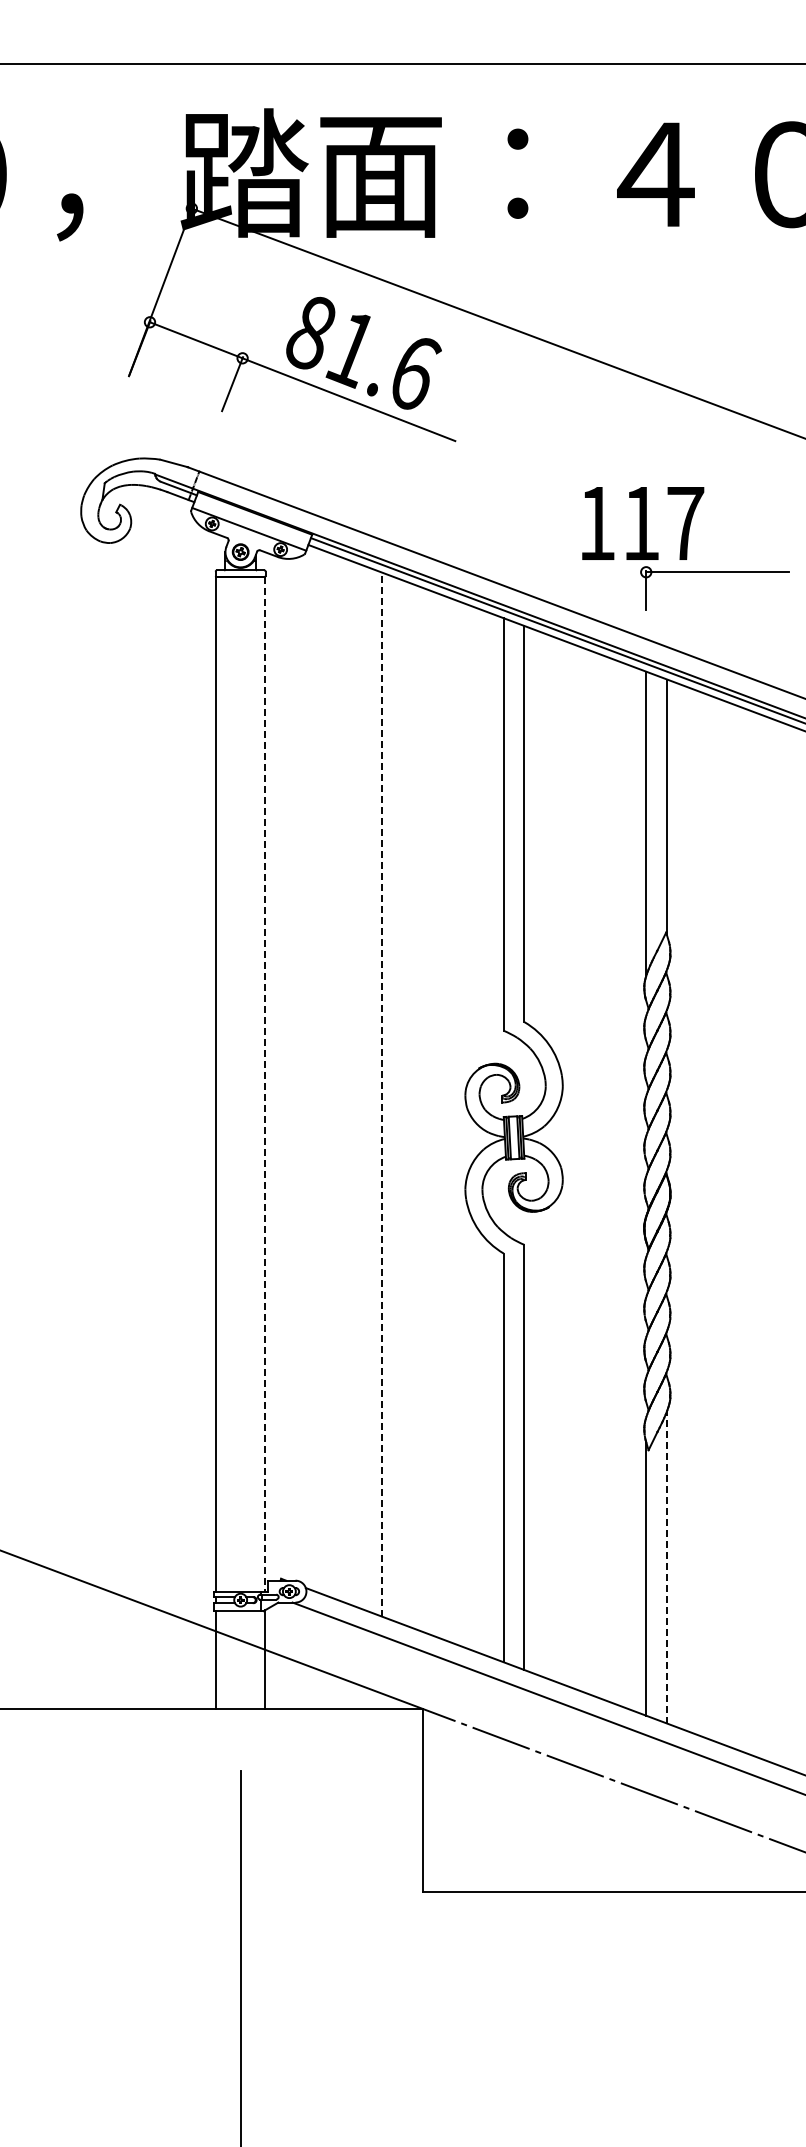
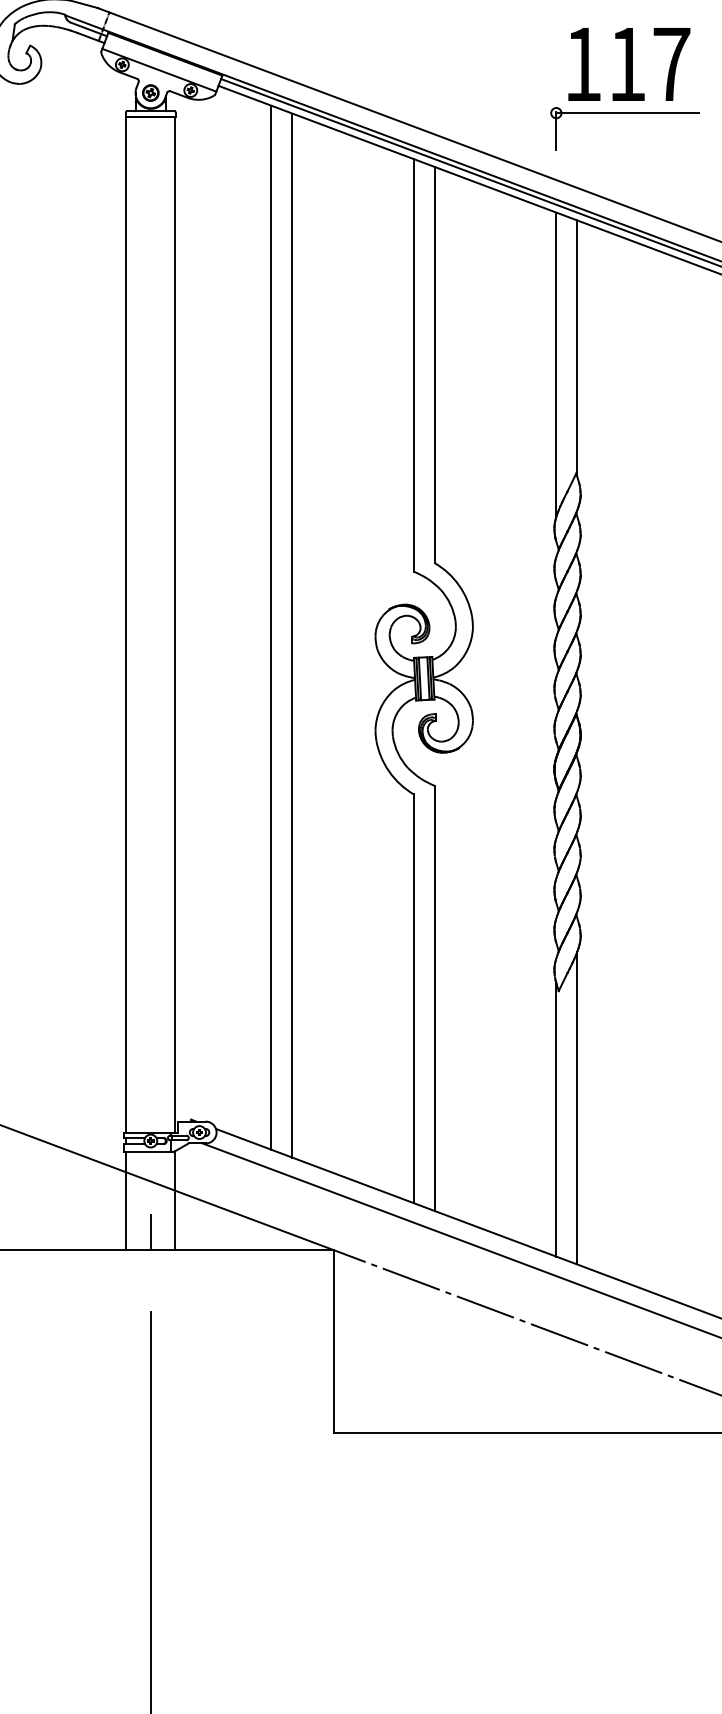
text: (643, 523) -> (629, 64), moved
line: (265, 1084) -> (175, 625), dashed -> solid
line: (361, 1086) -> (271, 627), added
line: (381, 1094) -> (291, 635), dashed -> solid
line: (666, 1567) -> (576, 1108), dashed -> solid
line: (240, 1690) -> (150, 1231), added

